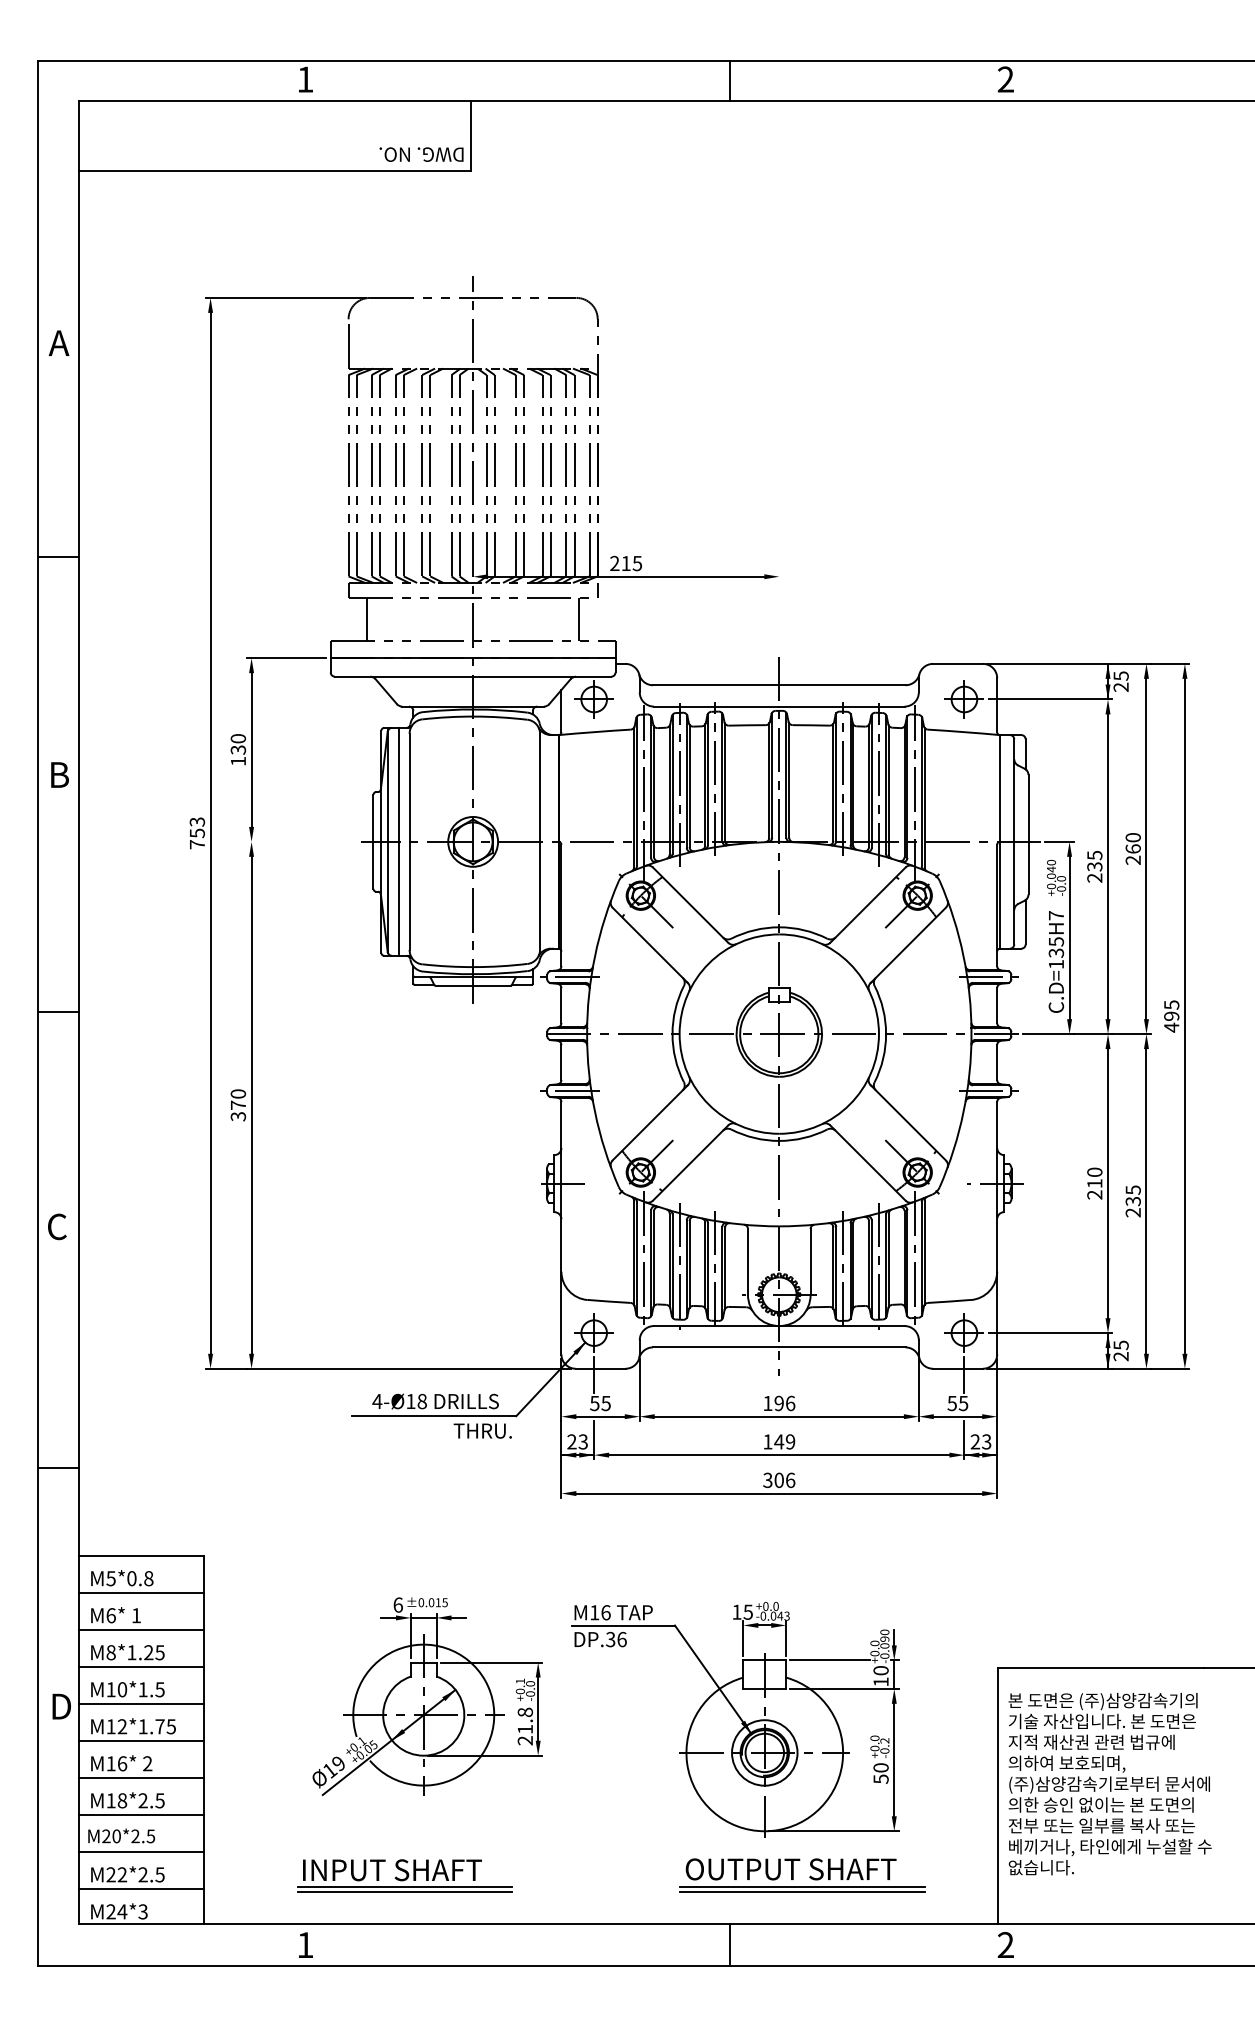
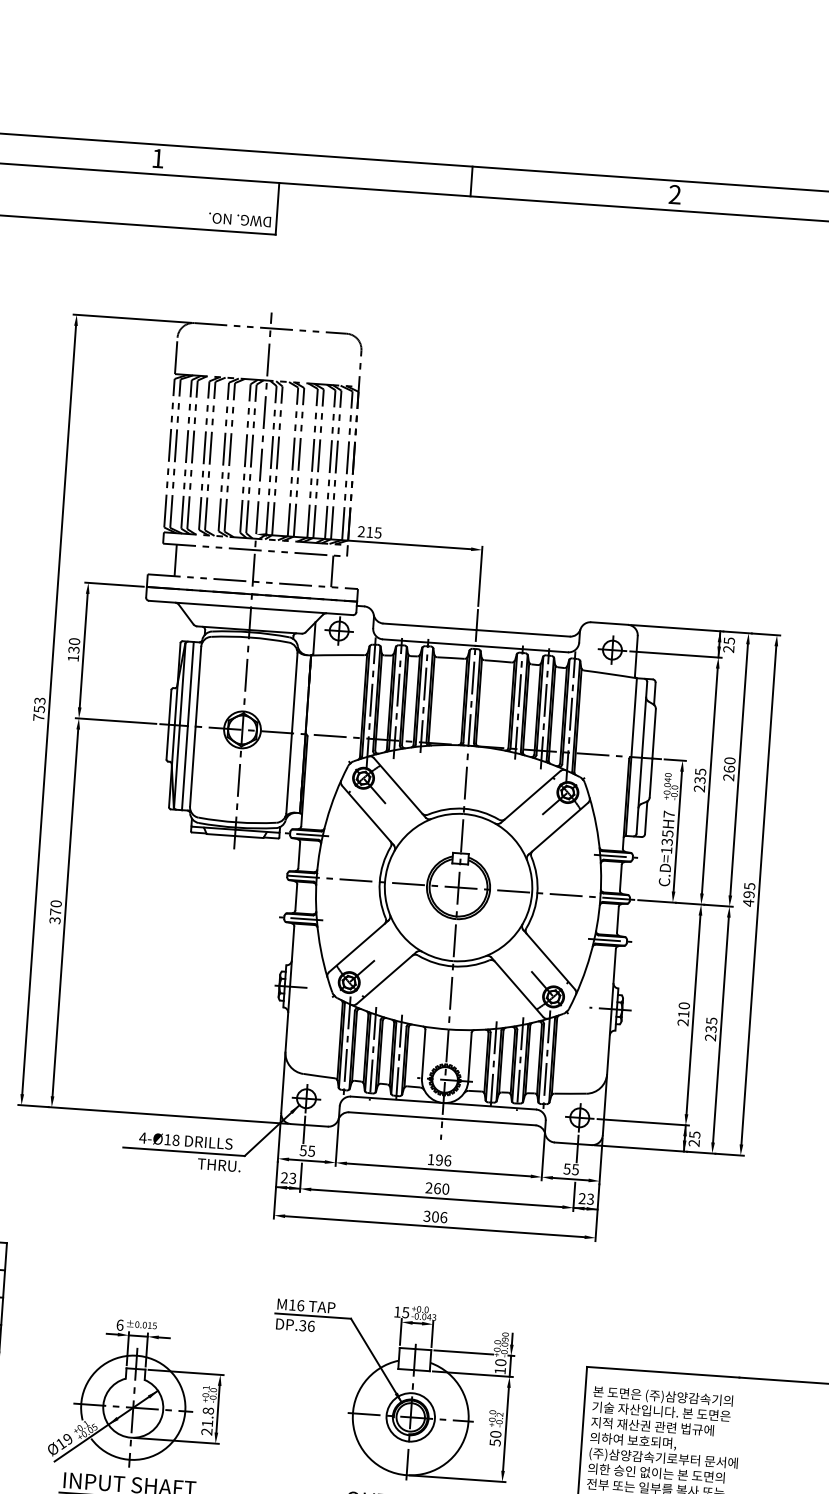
line: (779, 612) -> (480, 576), added
line: (301, 841) -> (115, 720), added
text: (779, 1441) -> (437, 1188), 149 -> 260
part: (427, 1696) -> (136, 1394), moved

